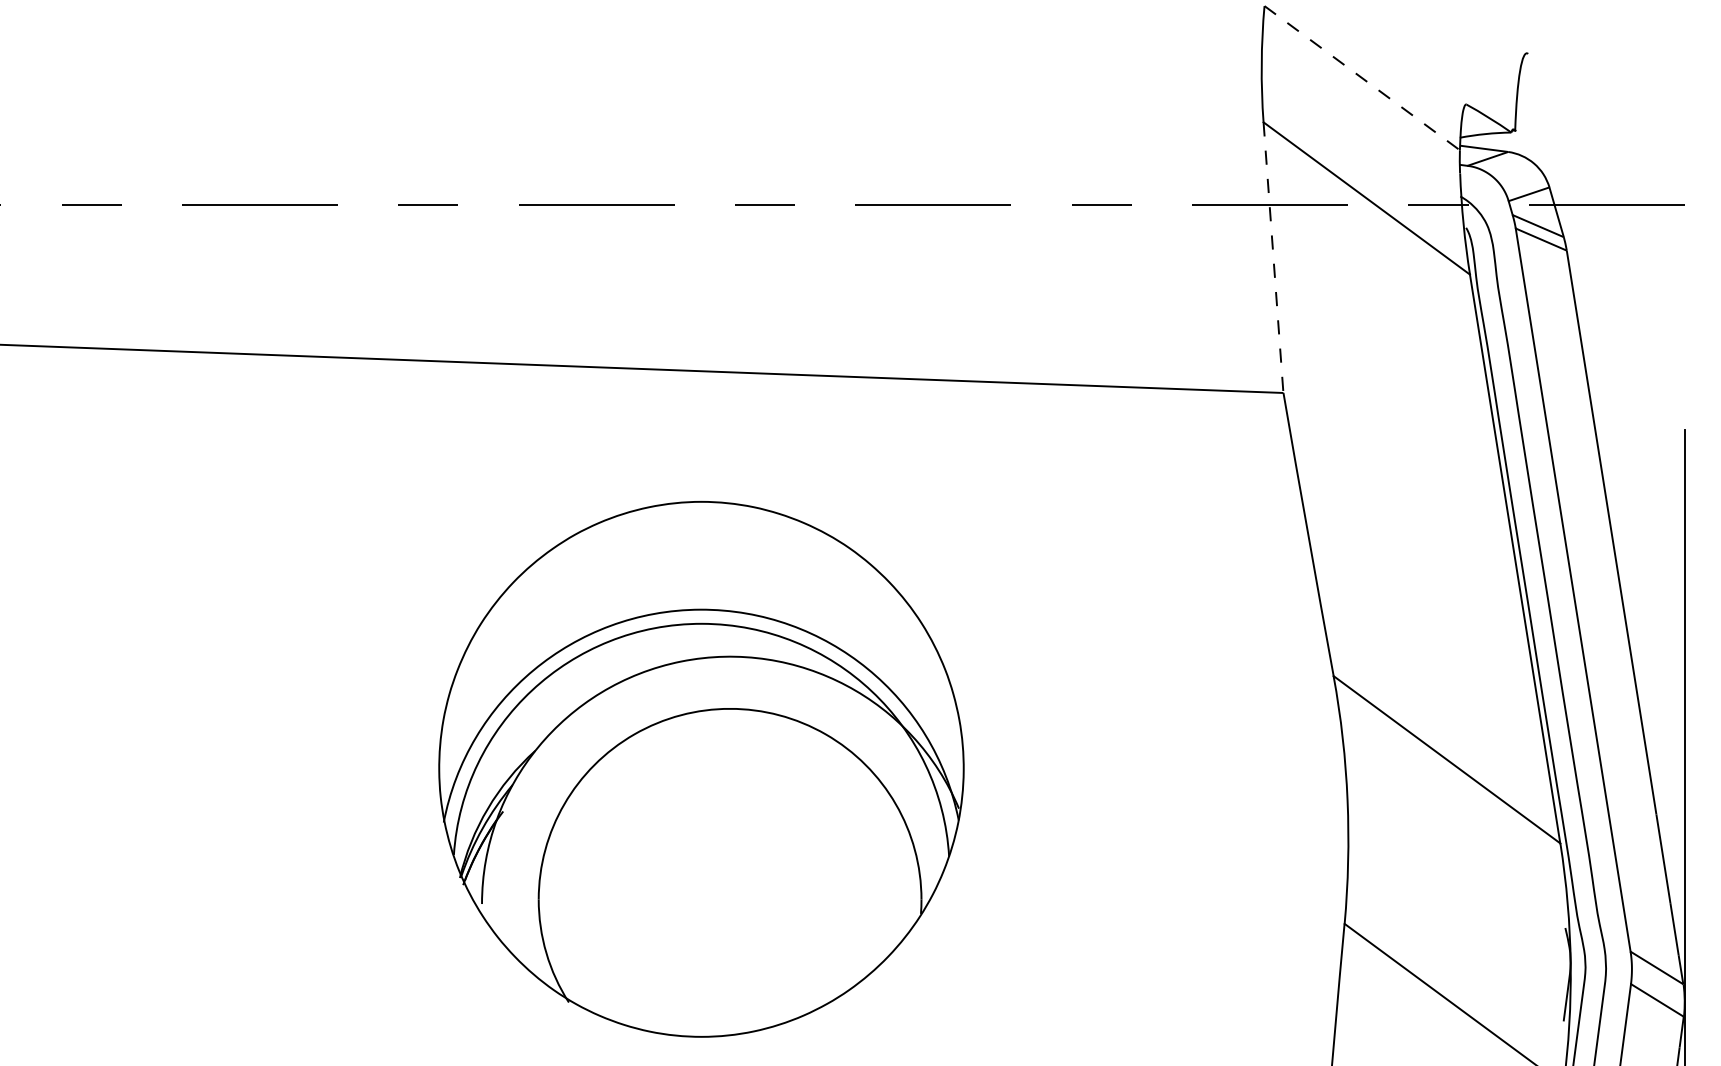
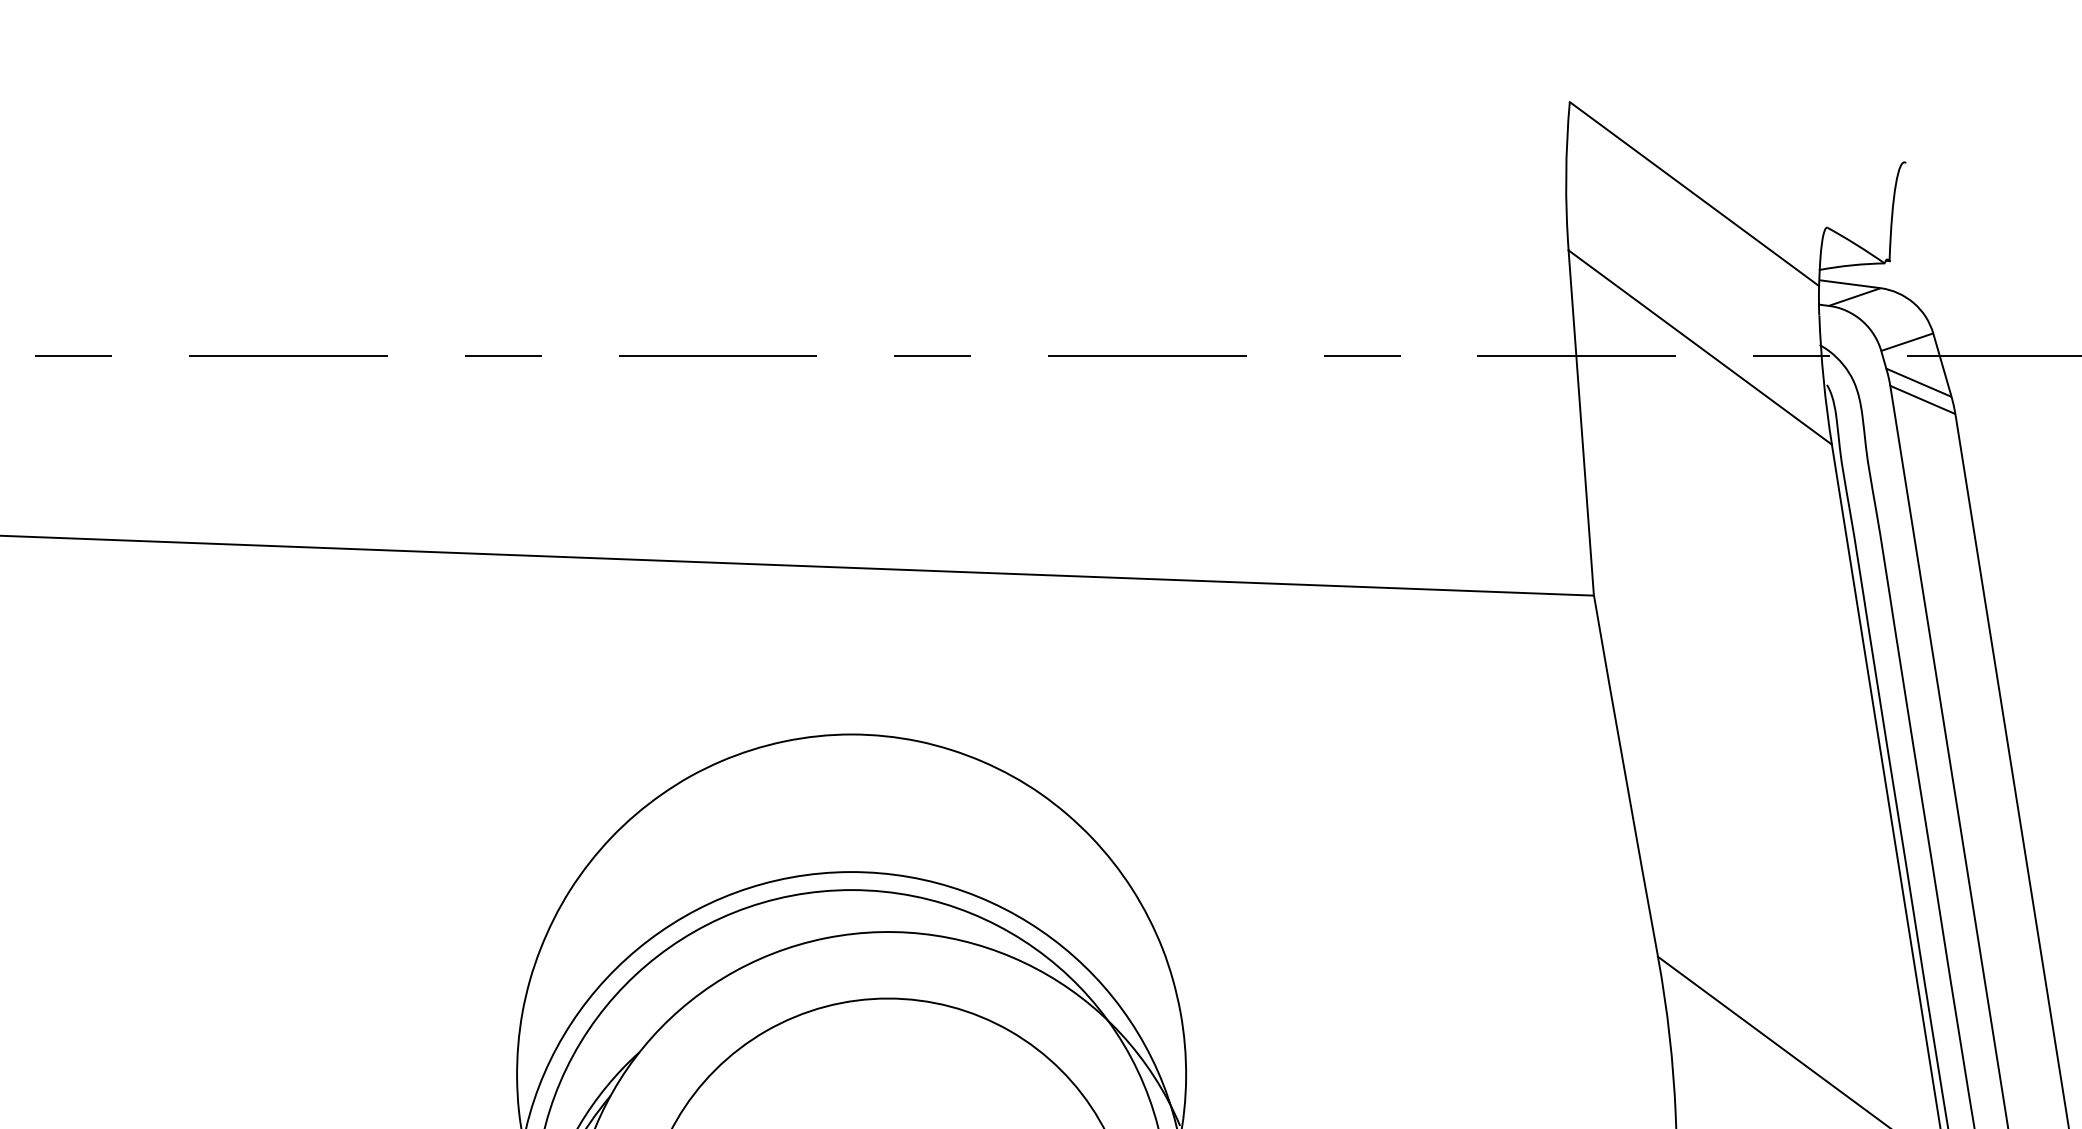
line: (1362, 78) -> (1694, 194), dashed -> solid
line: (1273, 257) -> (1581, 422), dashed -> solid

